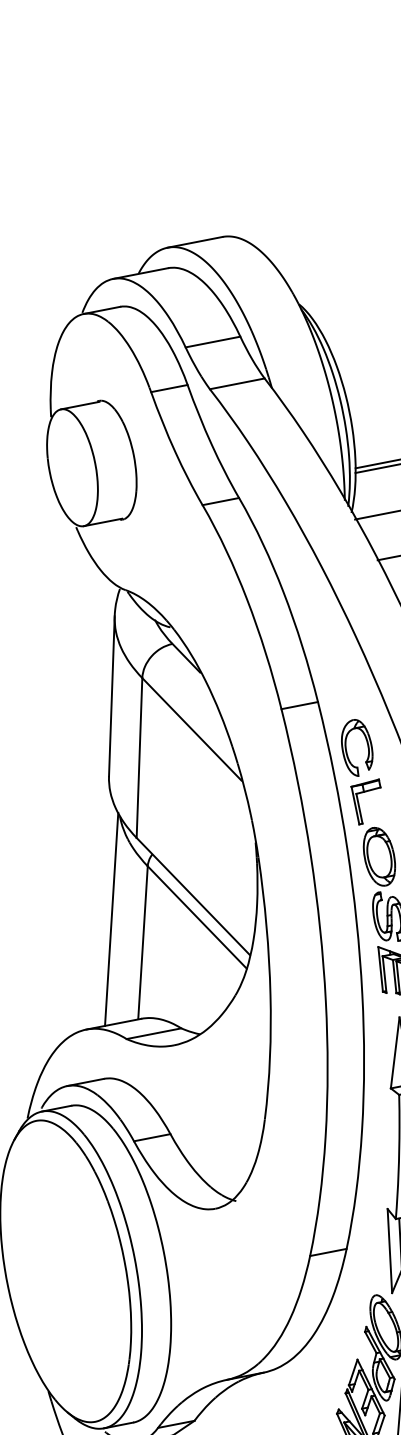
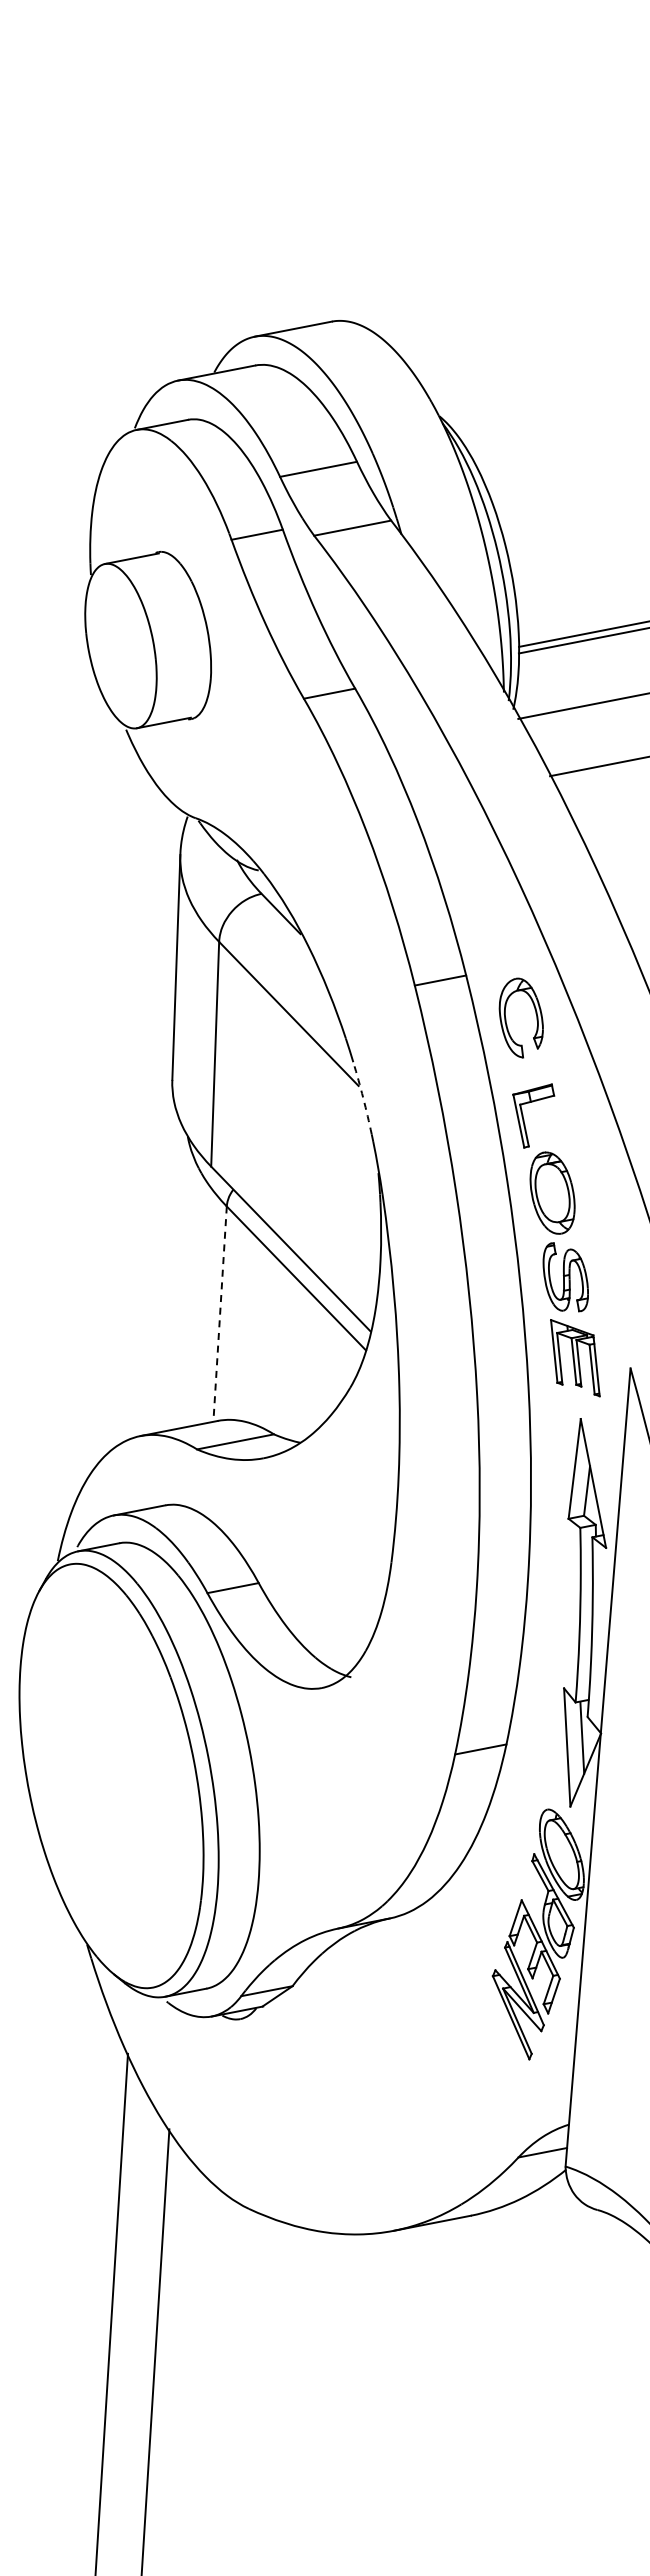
part: (346, 748) -> (506, 1018), moved
arc: (244, 789) -> (363, 1098), solid -> dashed
line: (111, 918) -> (175, 1280), removed
line: (143, 943) -> (220, 1314), solid -> dashed

